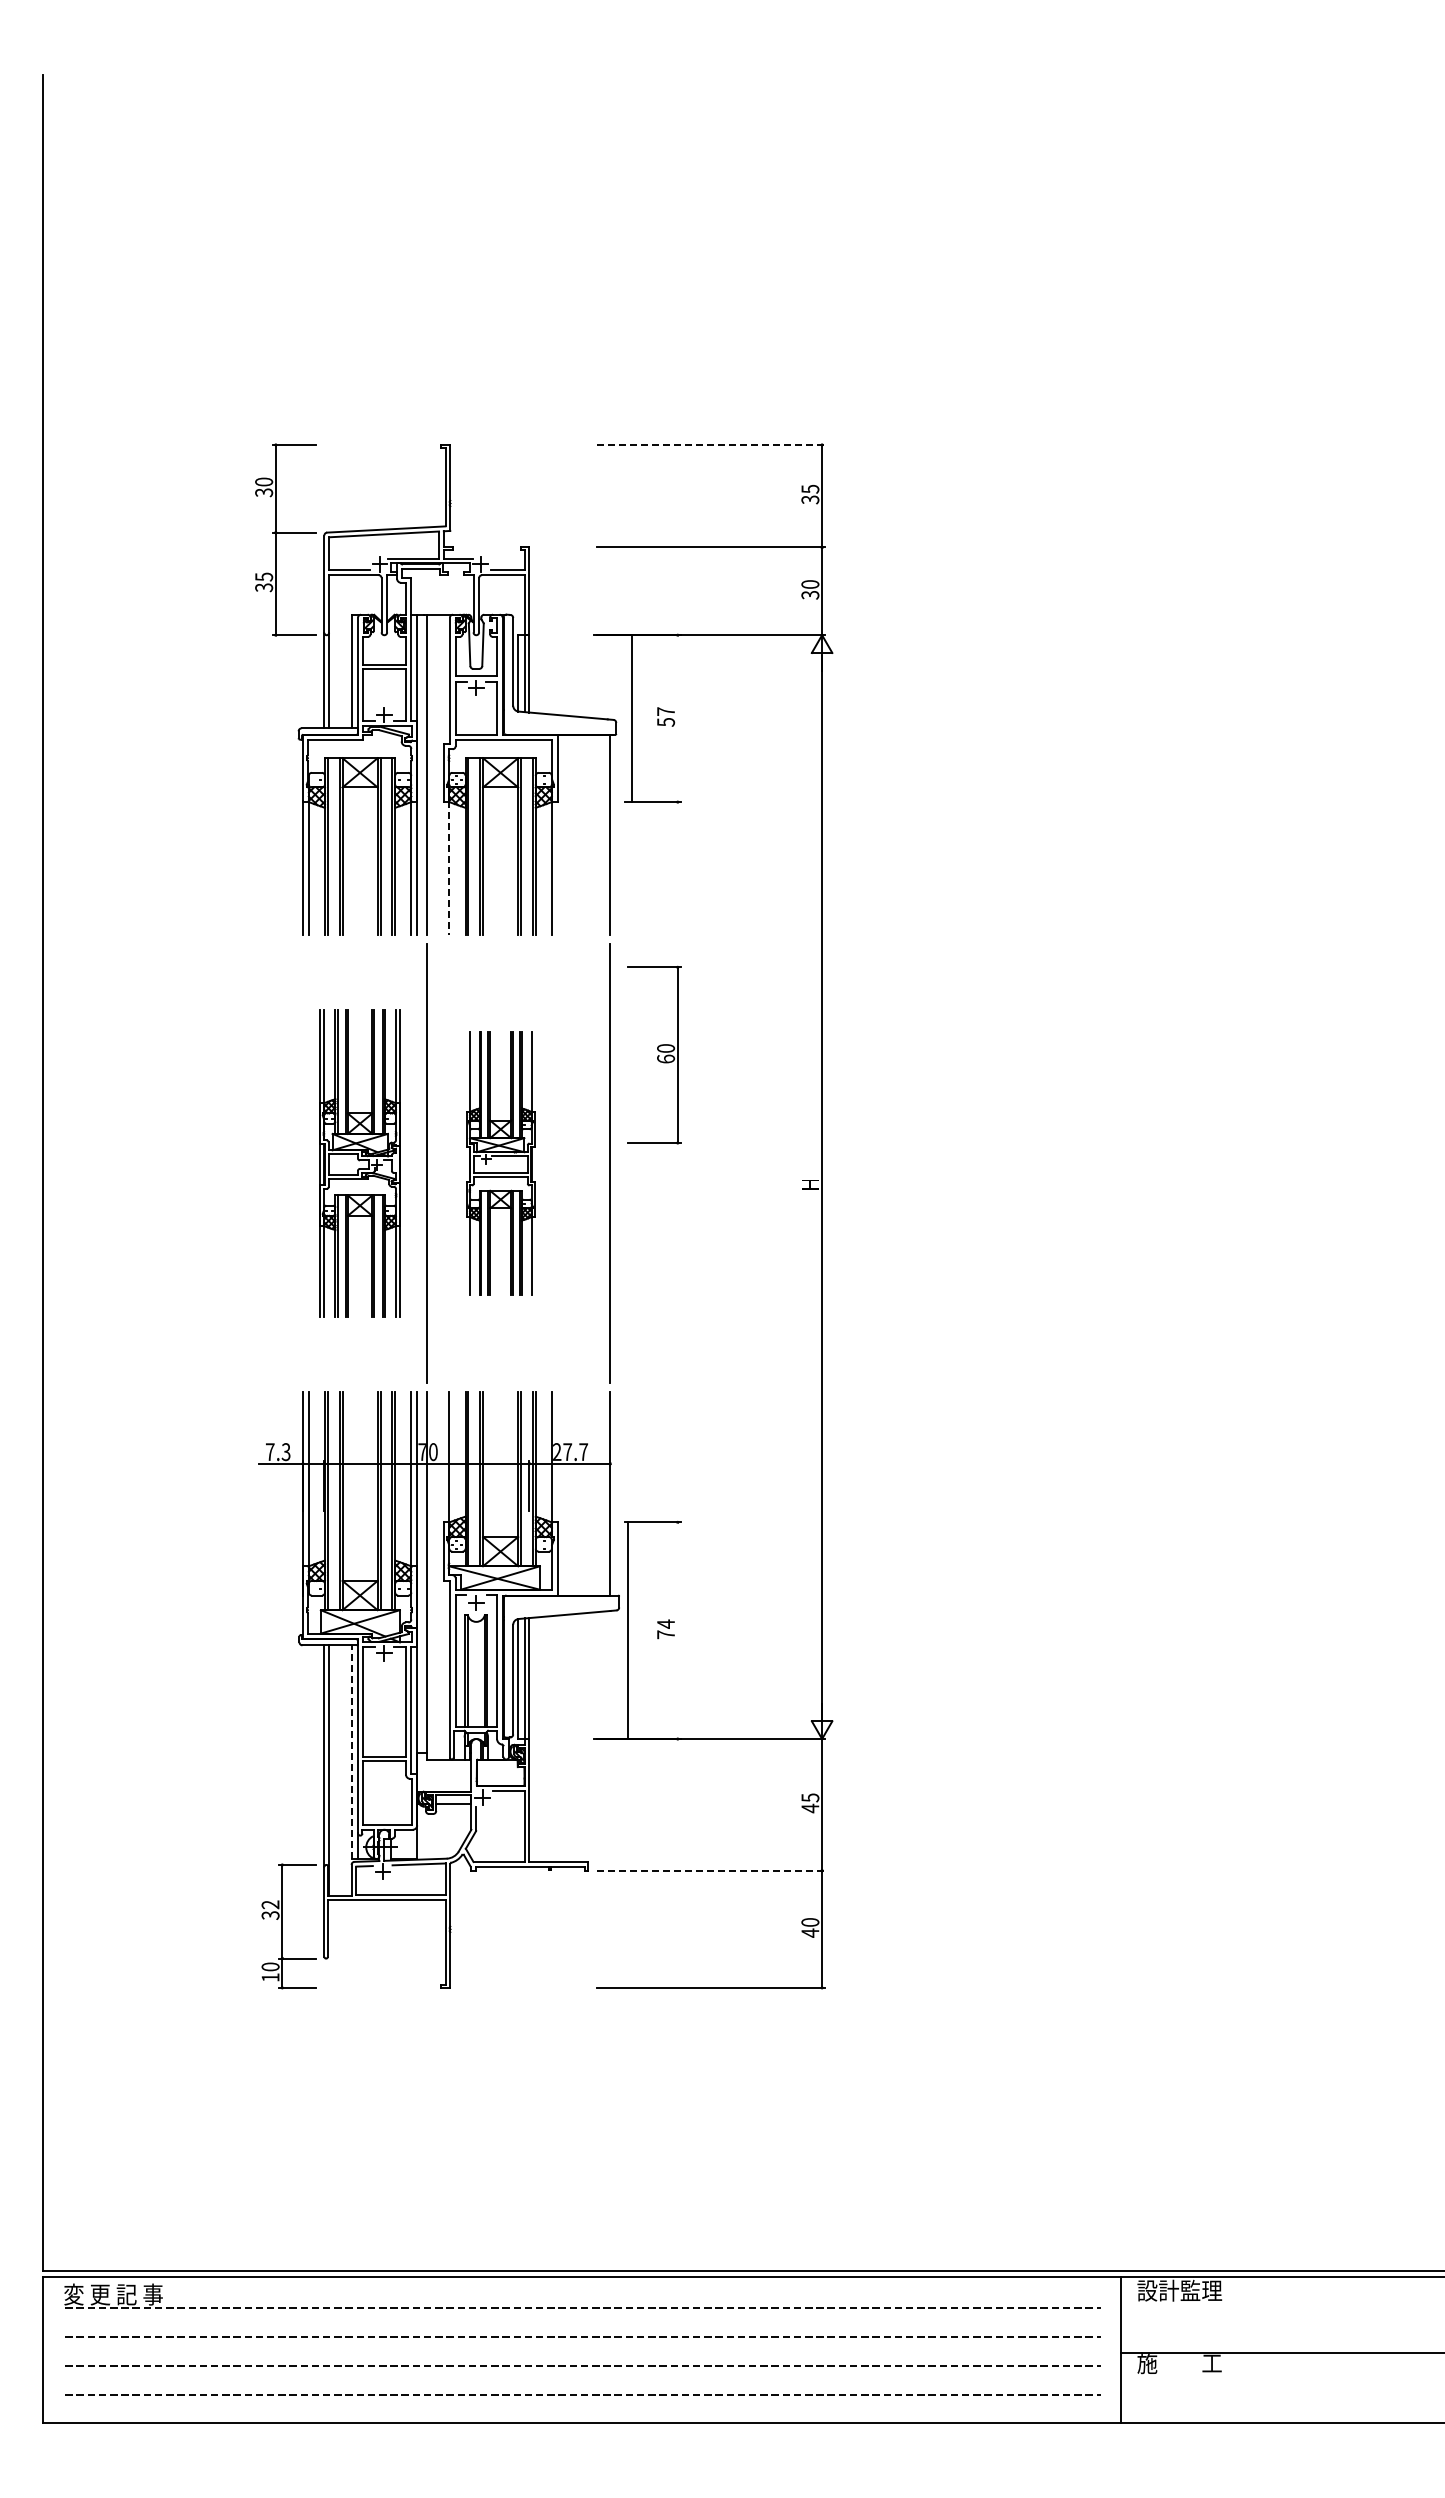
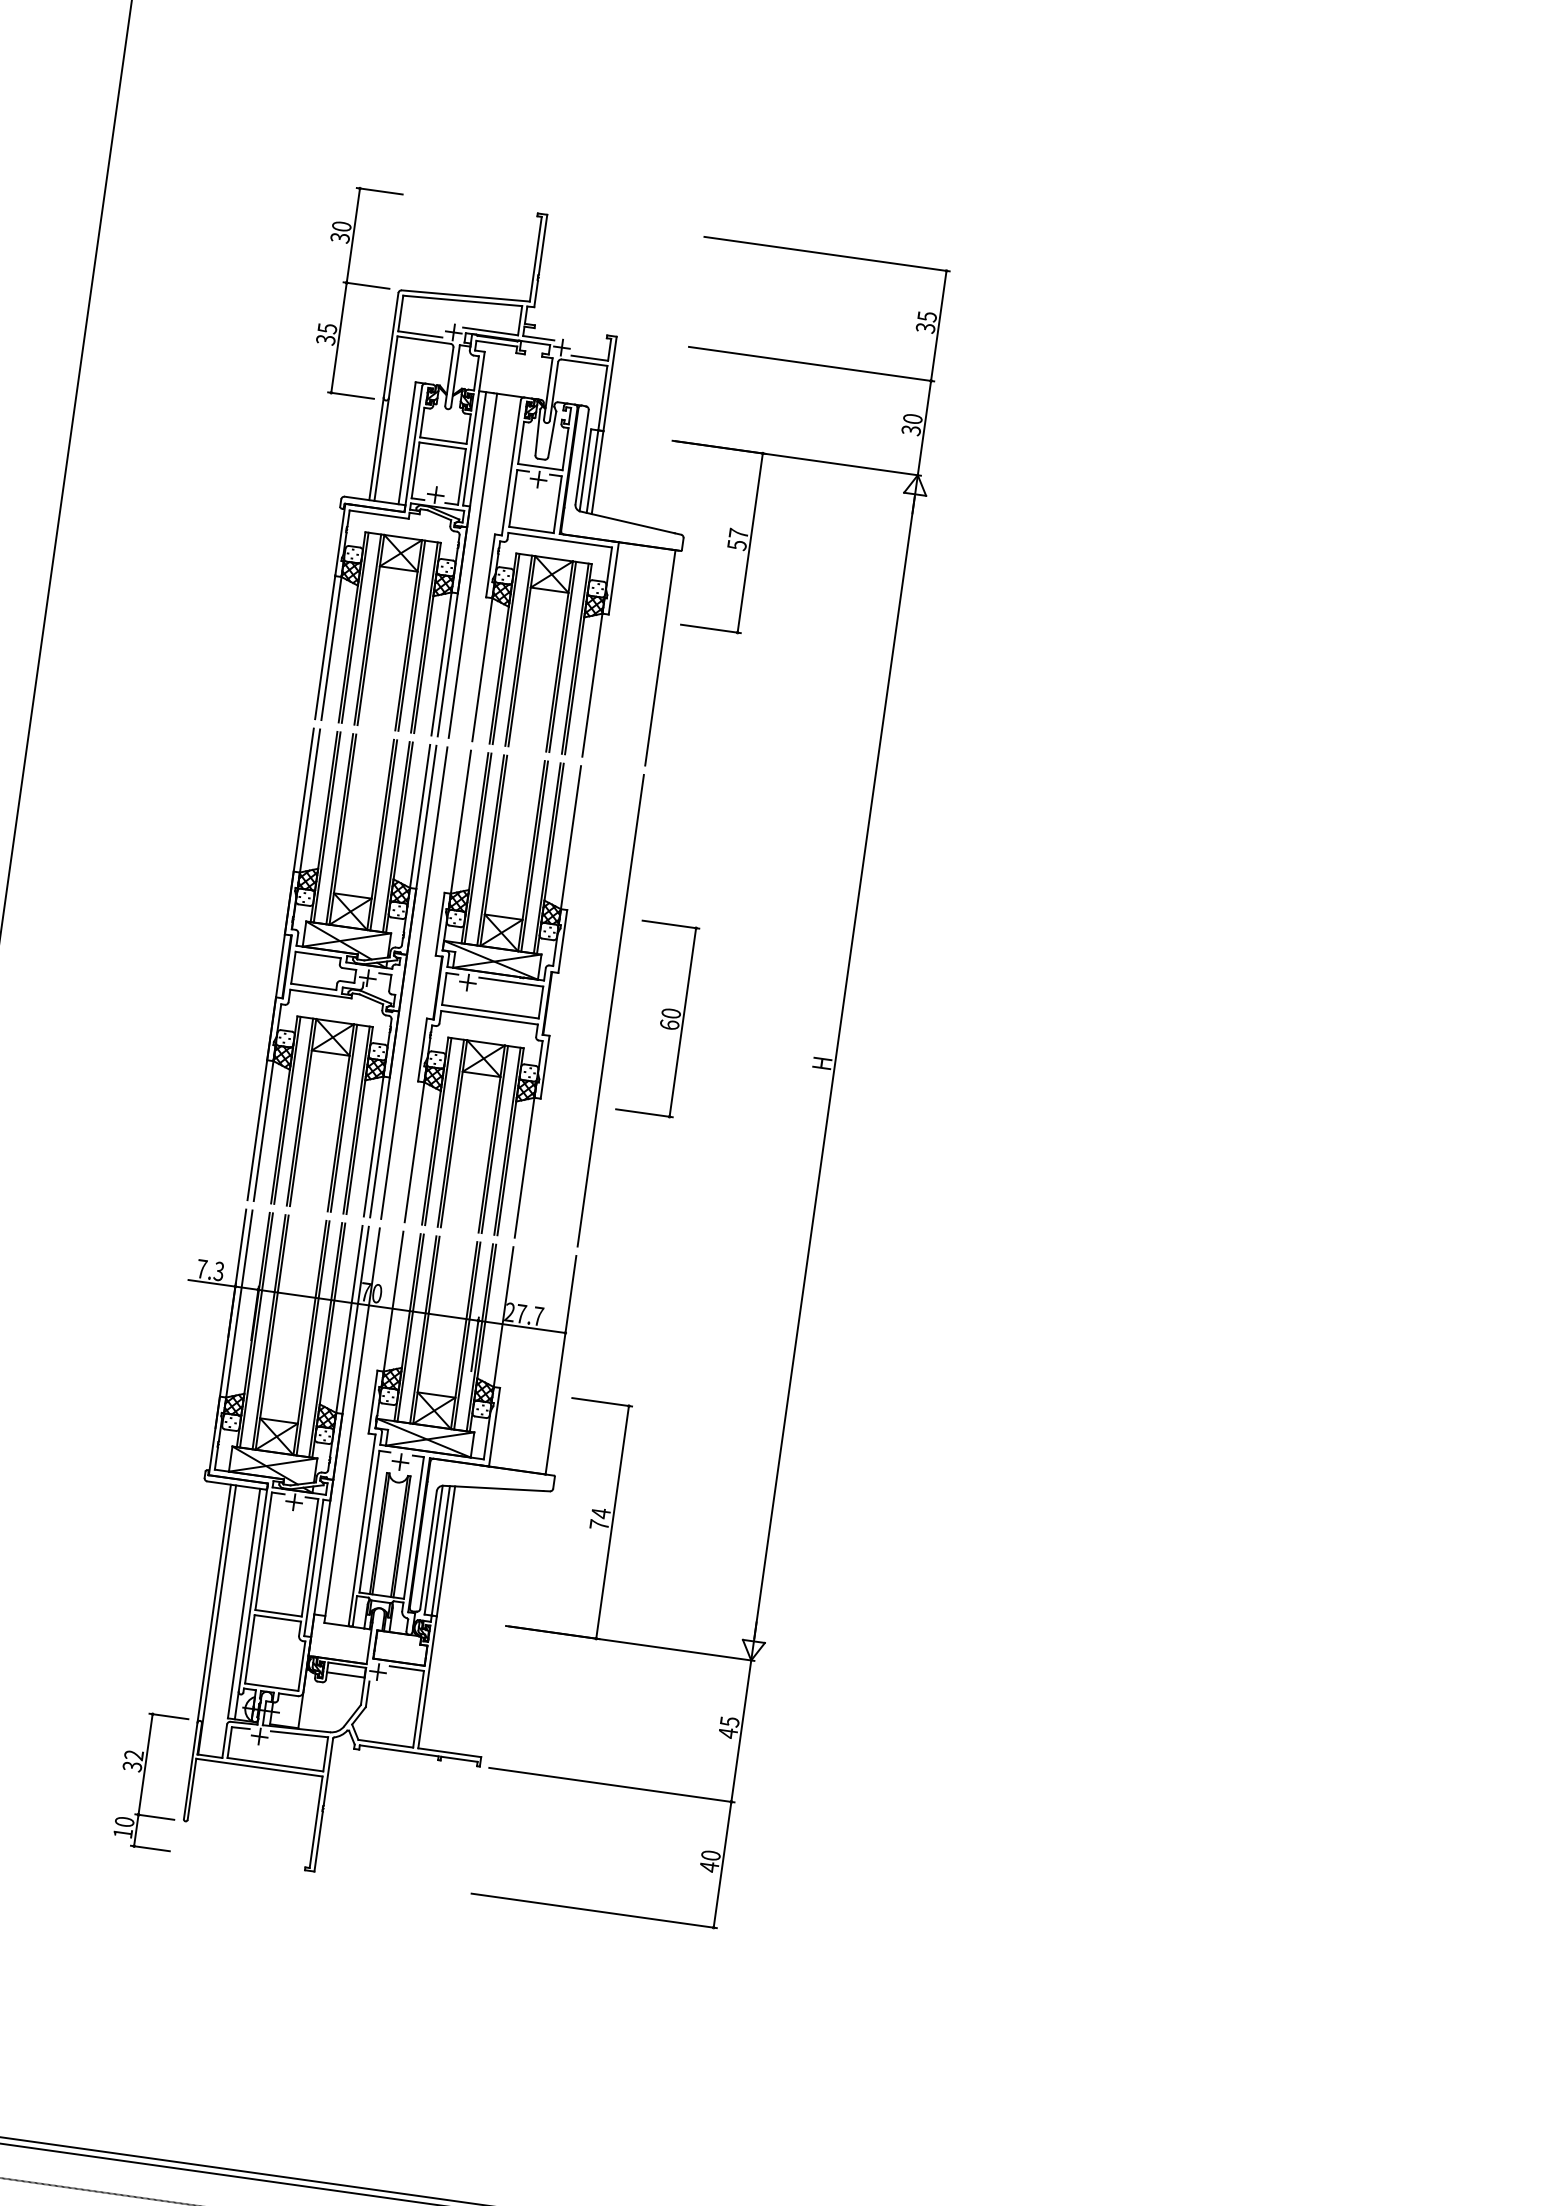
line: (711, 444) -> (827, 253), dashed -> solid
line: (631, 718) -> (749, 542), moved
line: (449, 868) -> (482, 669), dashed -> solid
part: (654, 1054) -> (657, 1018), moved
part: (359, 1163) -> (341, 972), size x1.43
part: (500, 1163) -> (492, 993), size x1.67
line: (627, 1630) -> (612, 1522), moved
line: (351, 1752) -> (243, 1603), dashed -> solid
line: (711, 1870) -> (612, 1784), dashed -> solid

